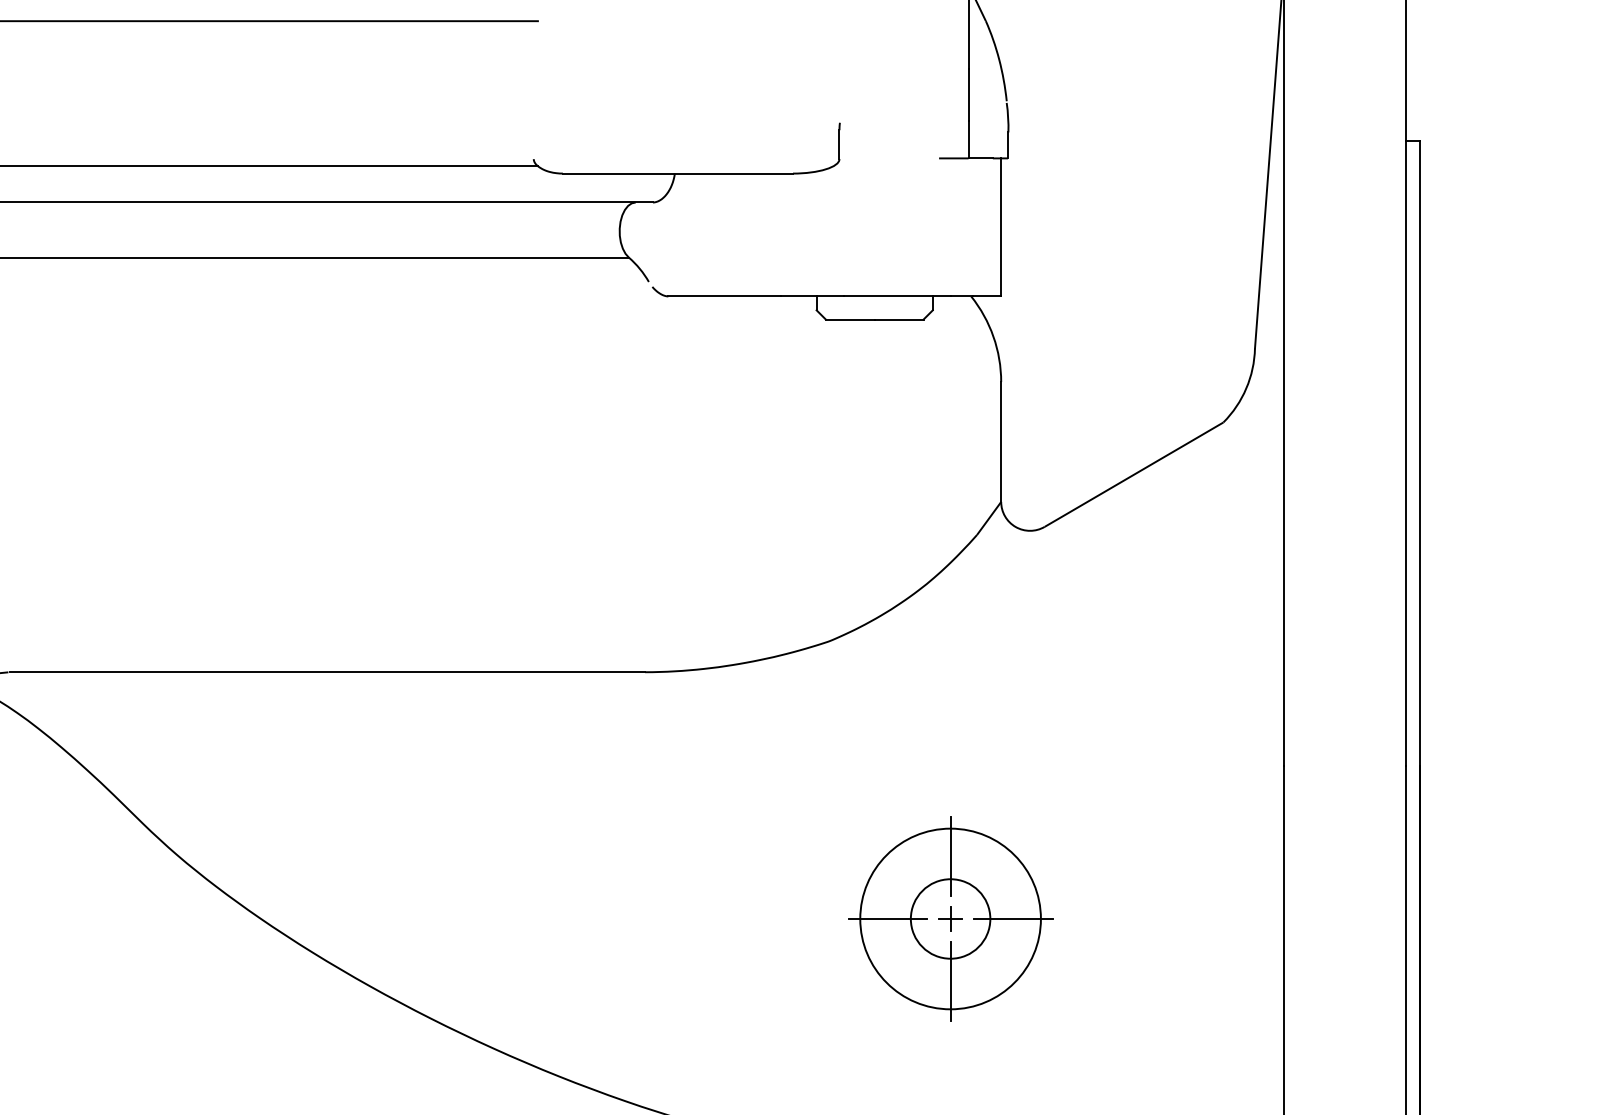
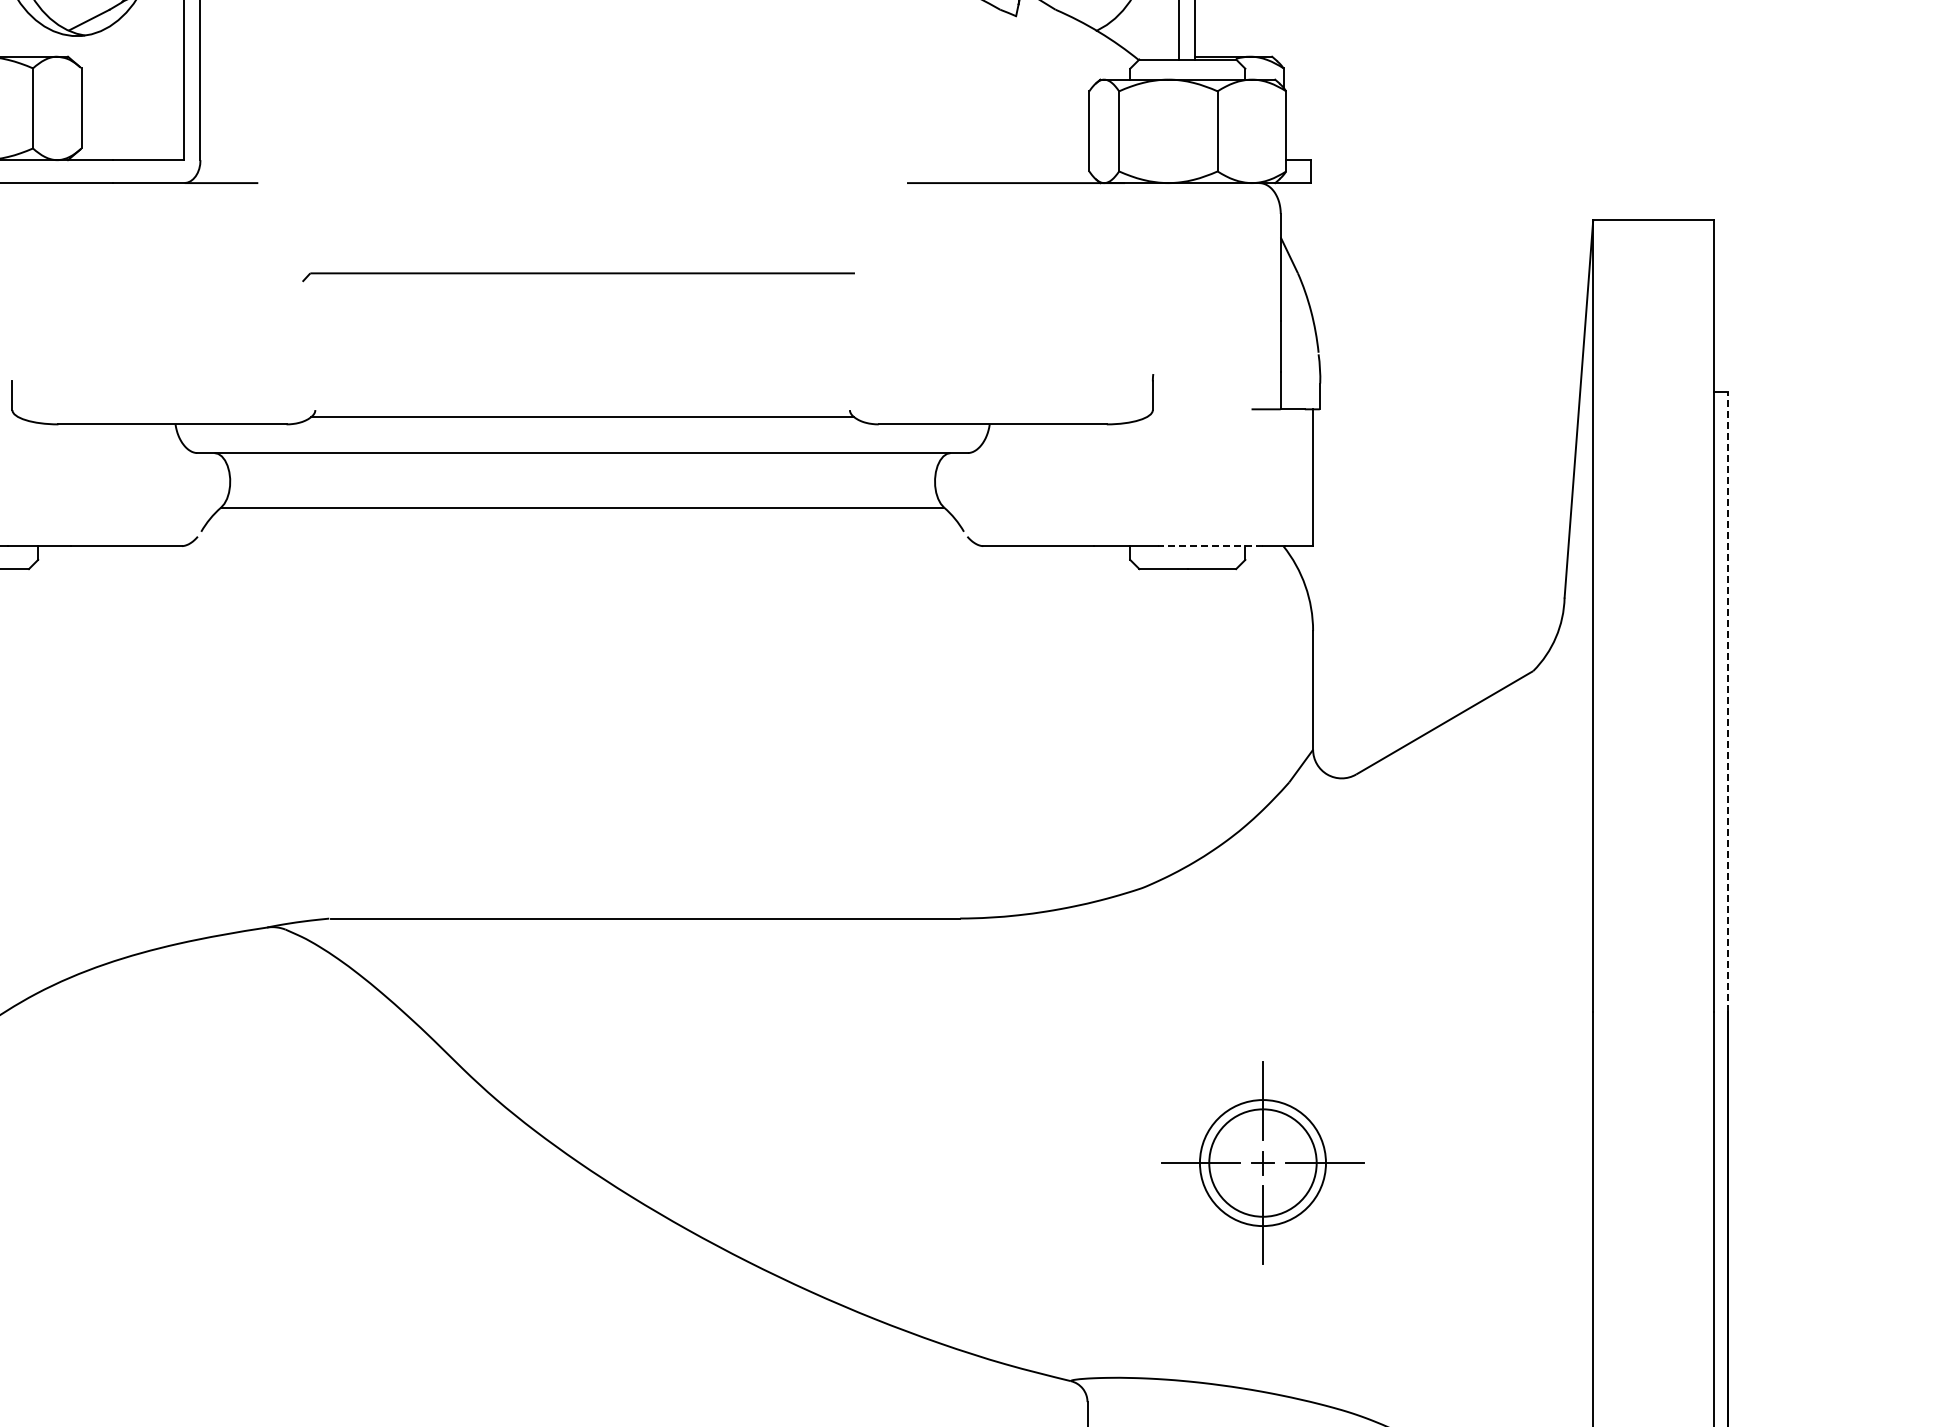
line: (897, 296) -> (1210, 546), solid -> dashed
line: (1420, 453) -> (1728, 701), solid -> dashed
circle: (950, 918) -> (1262, 1162), size x0.6
circle: (950, 918) -> (1262, 1162), size x1.6

